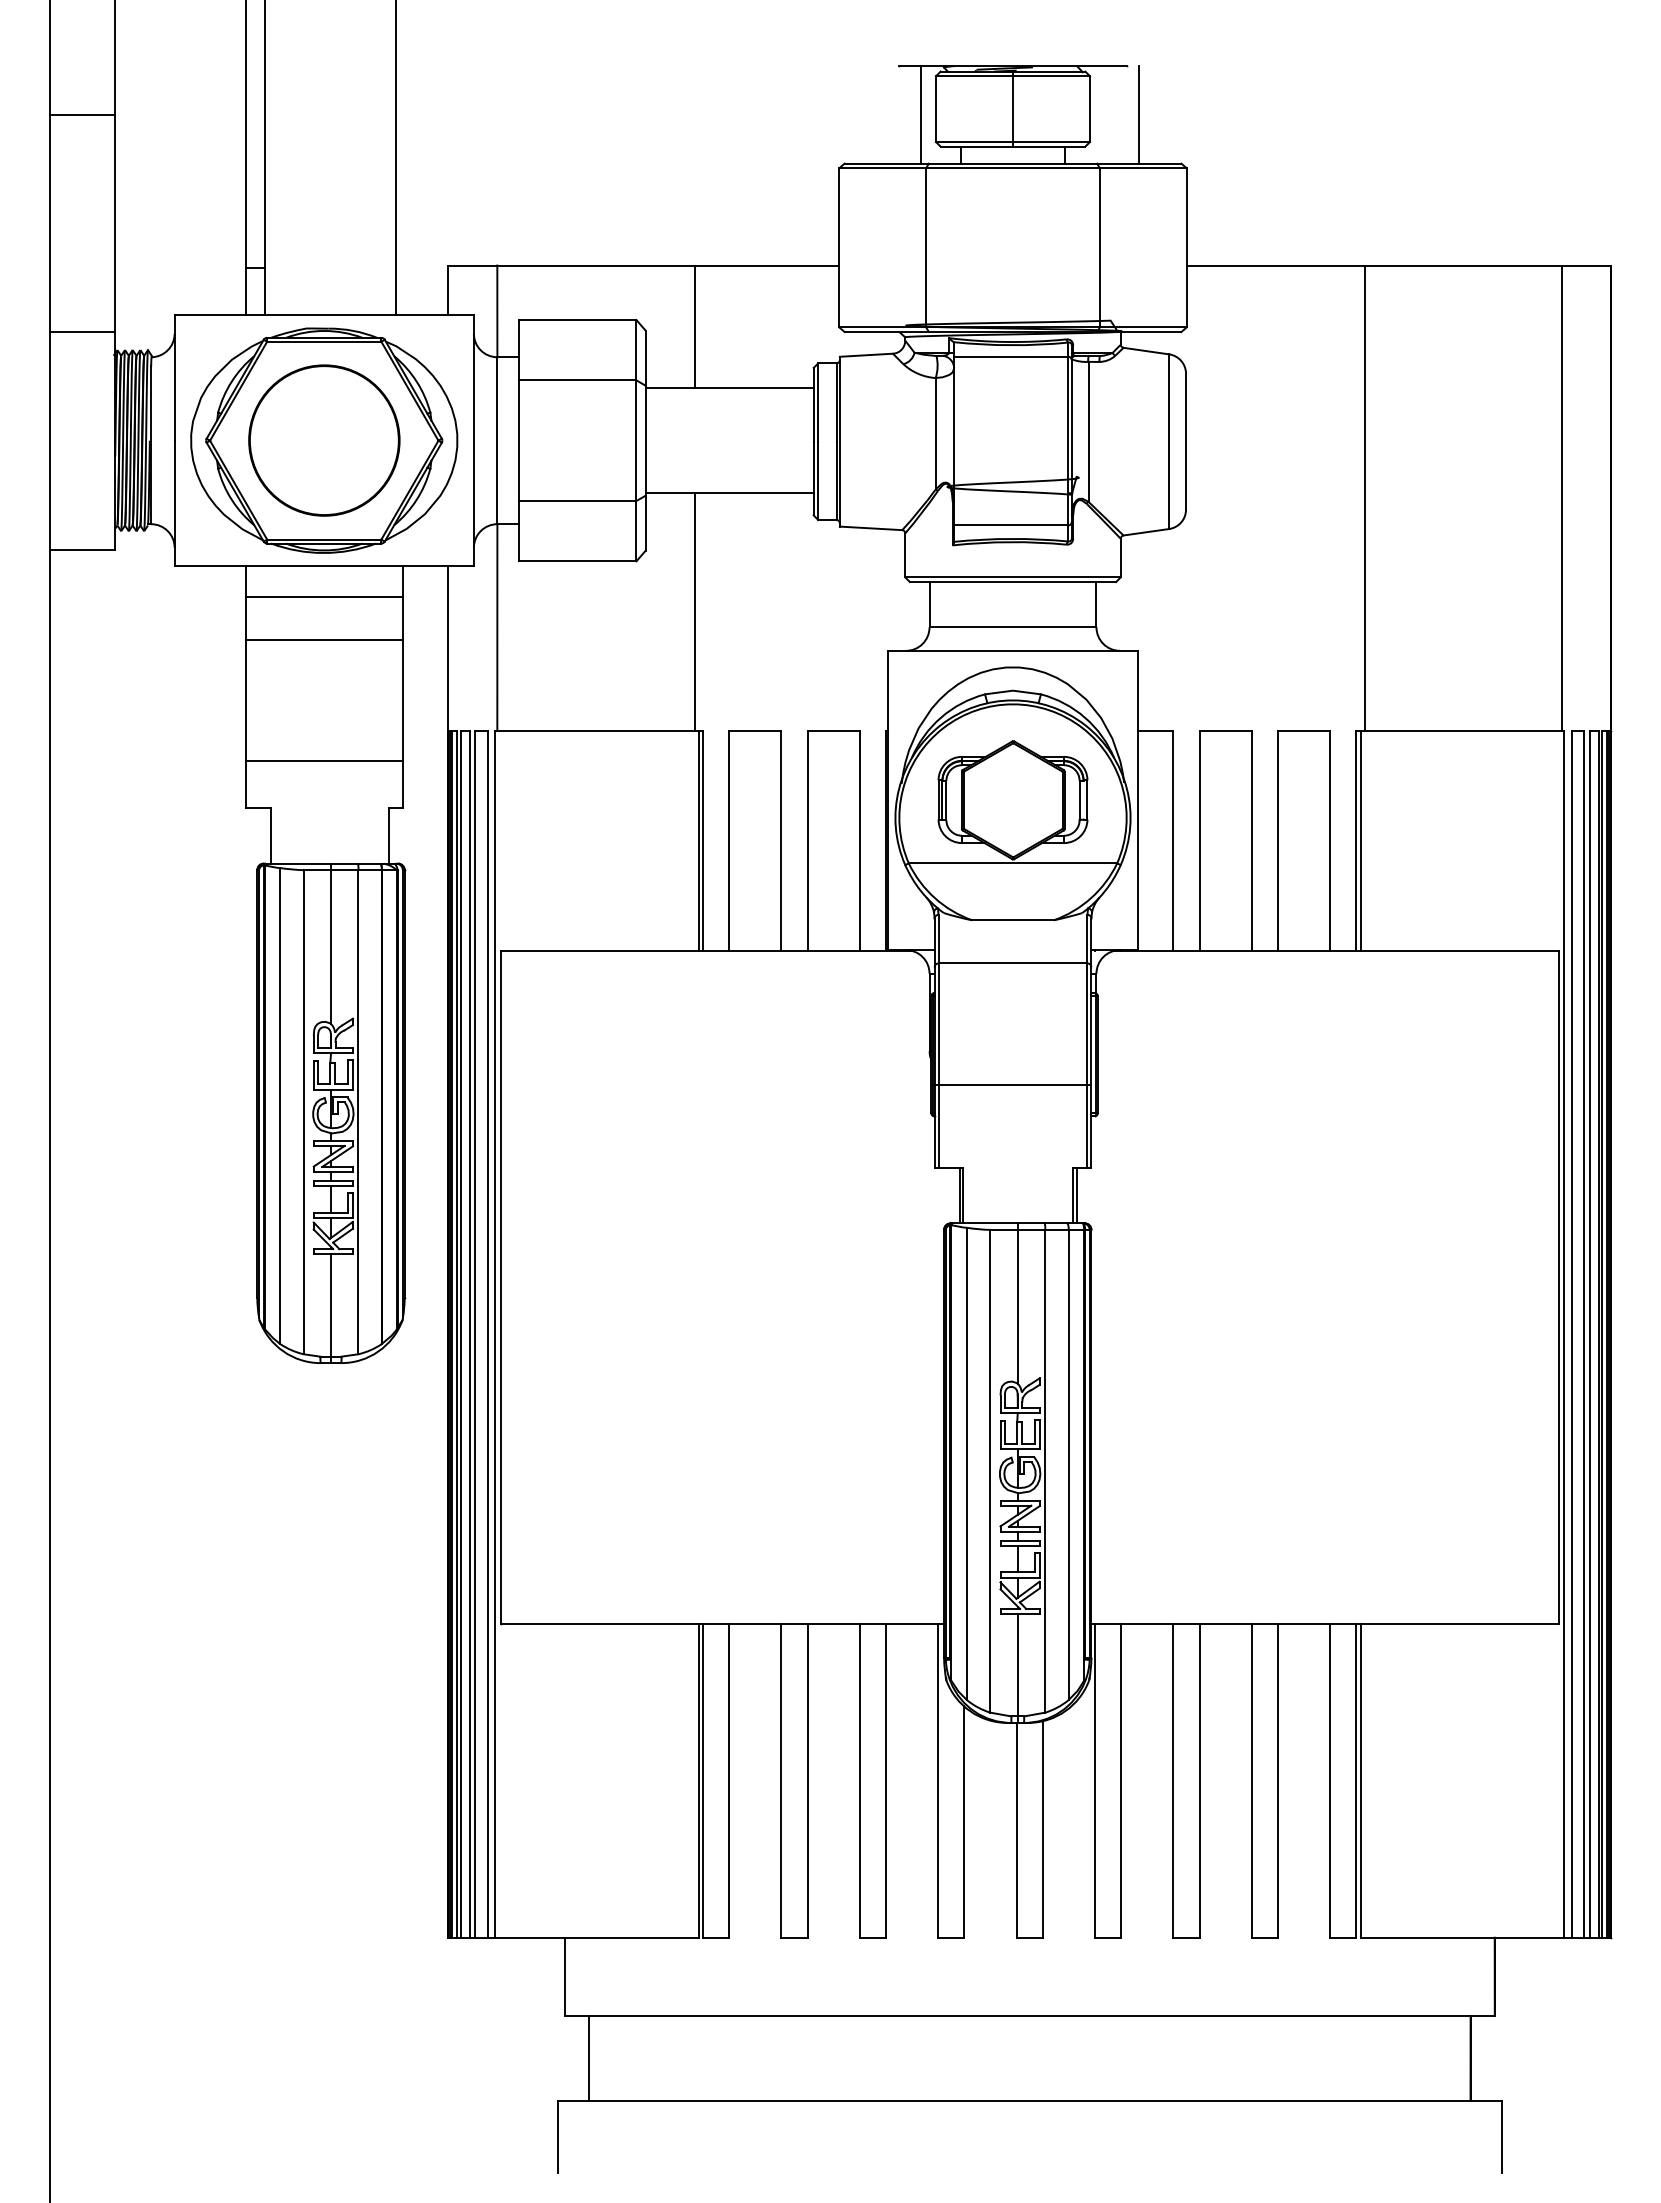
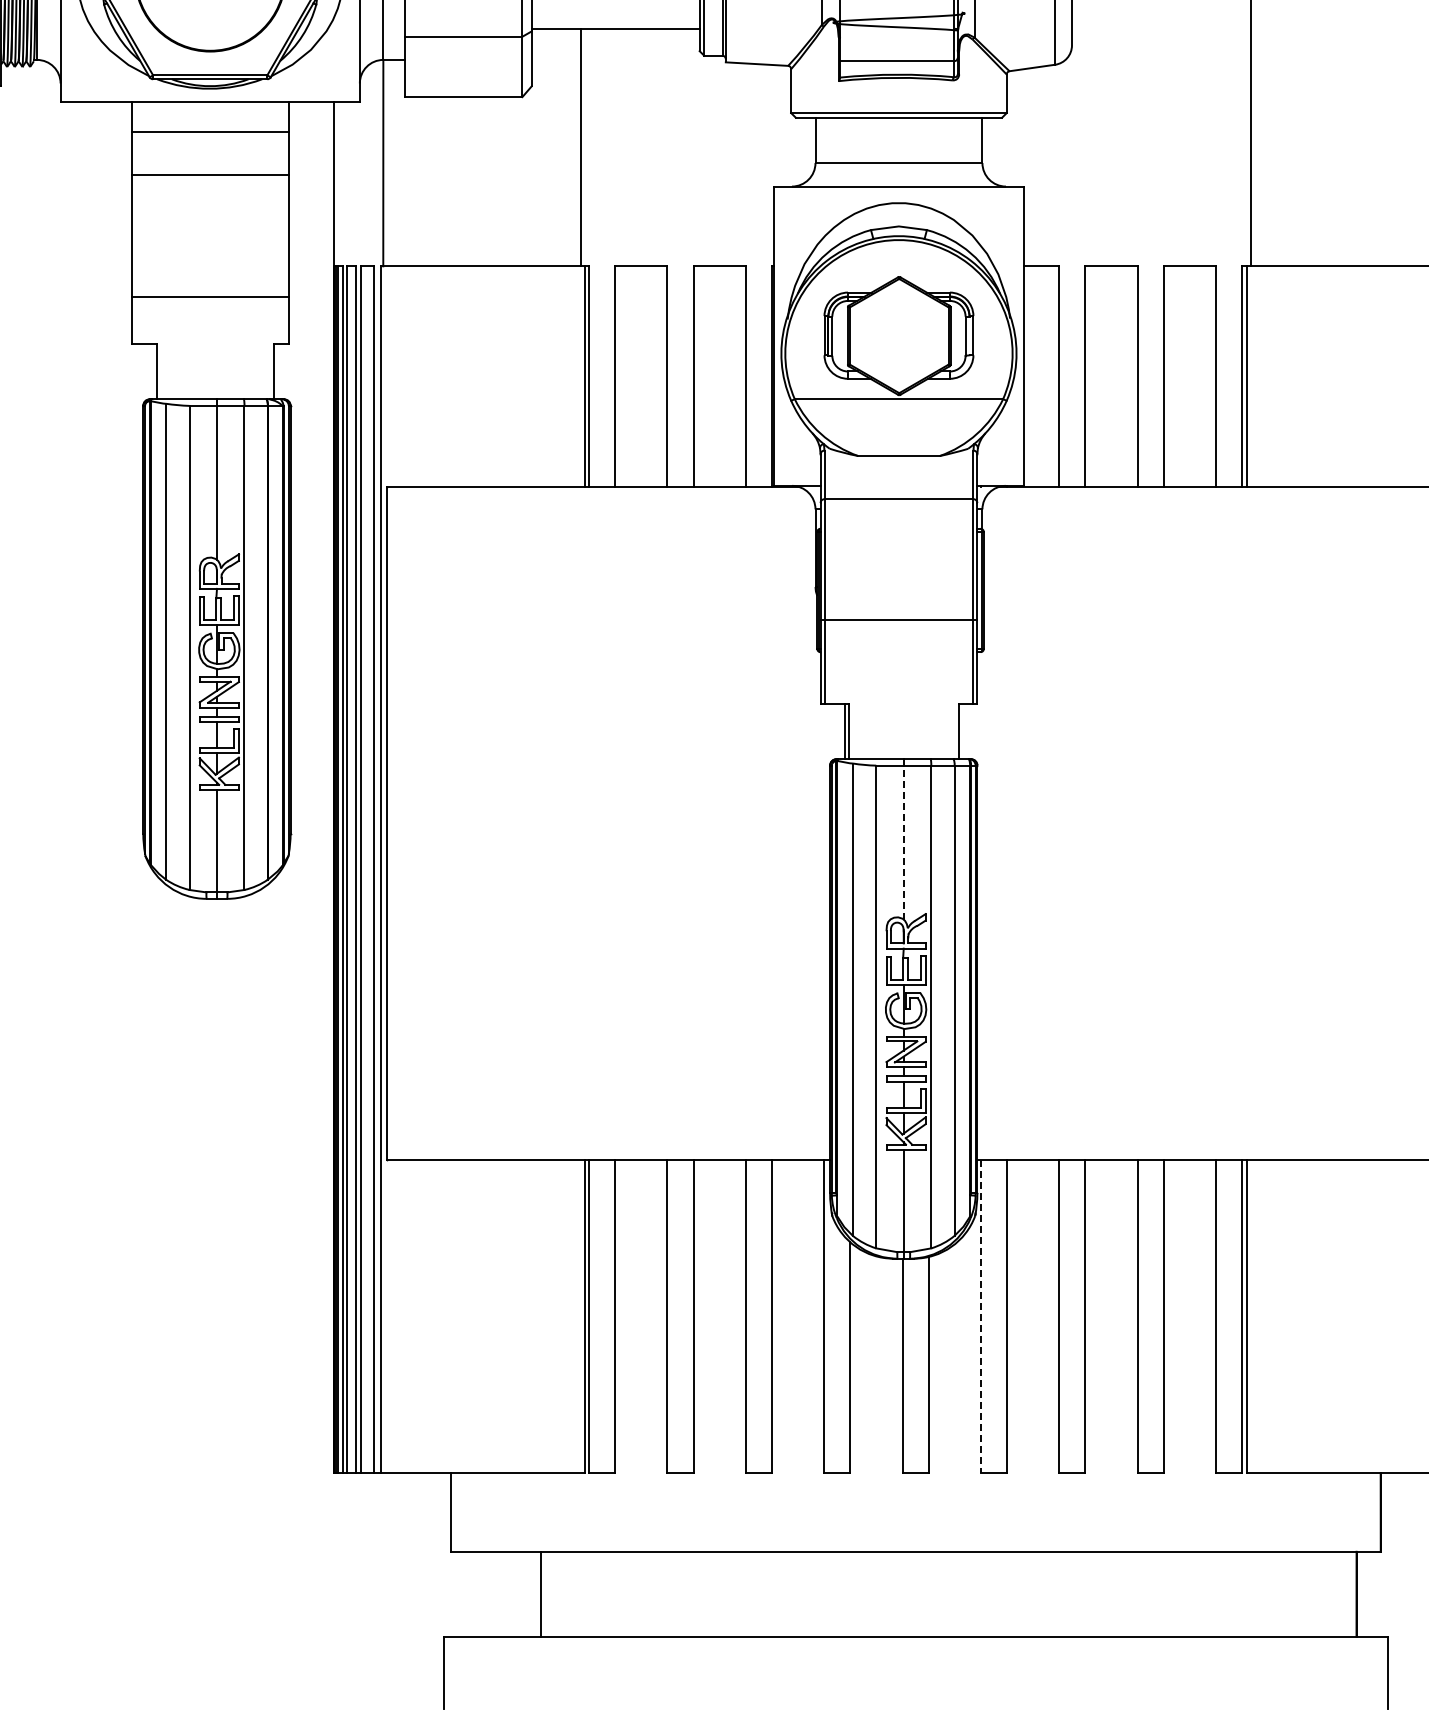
line: (1077, 1195) -> (963, 731), removed
line: (1017, 1306) -> (903, 842), solid -> dashed
line: (1094, 1780) -> (980, 1316), solid -> dashed
line: (588, 2058) -> (540, 1594), moved

